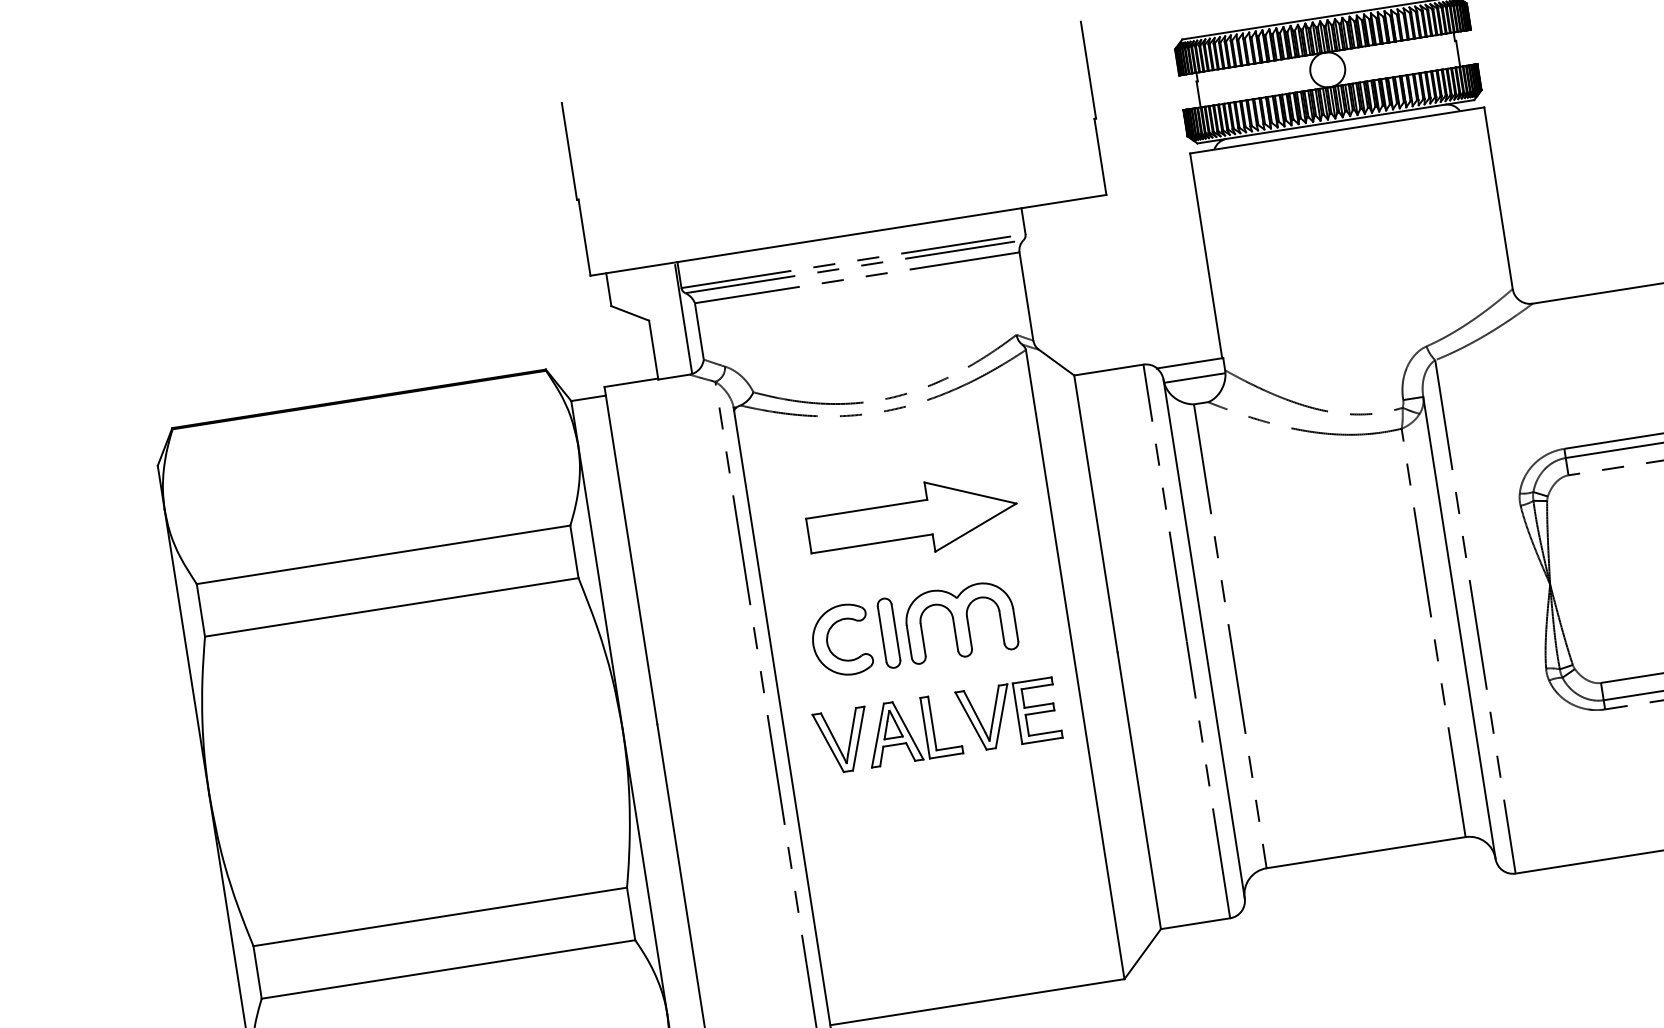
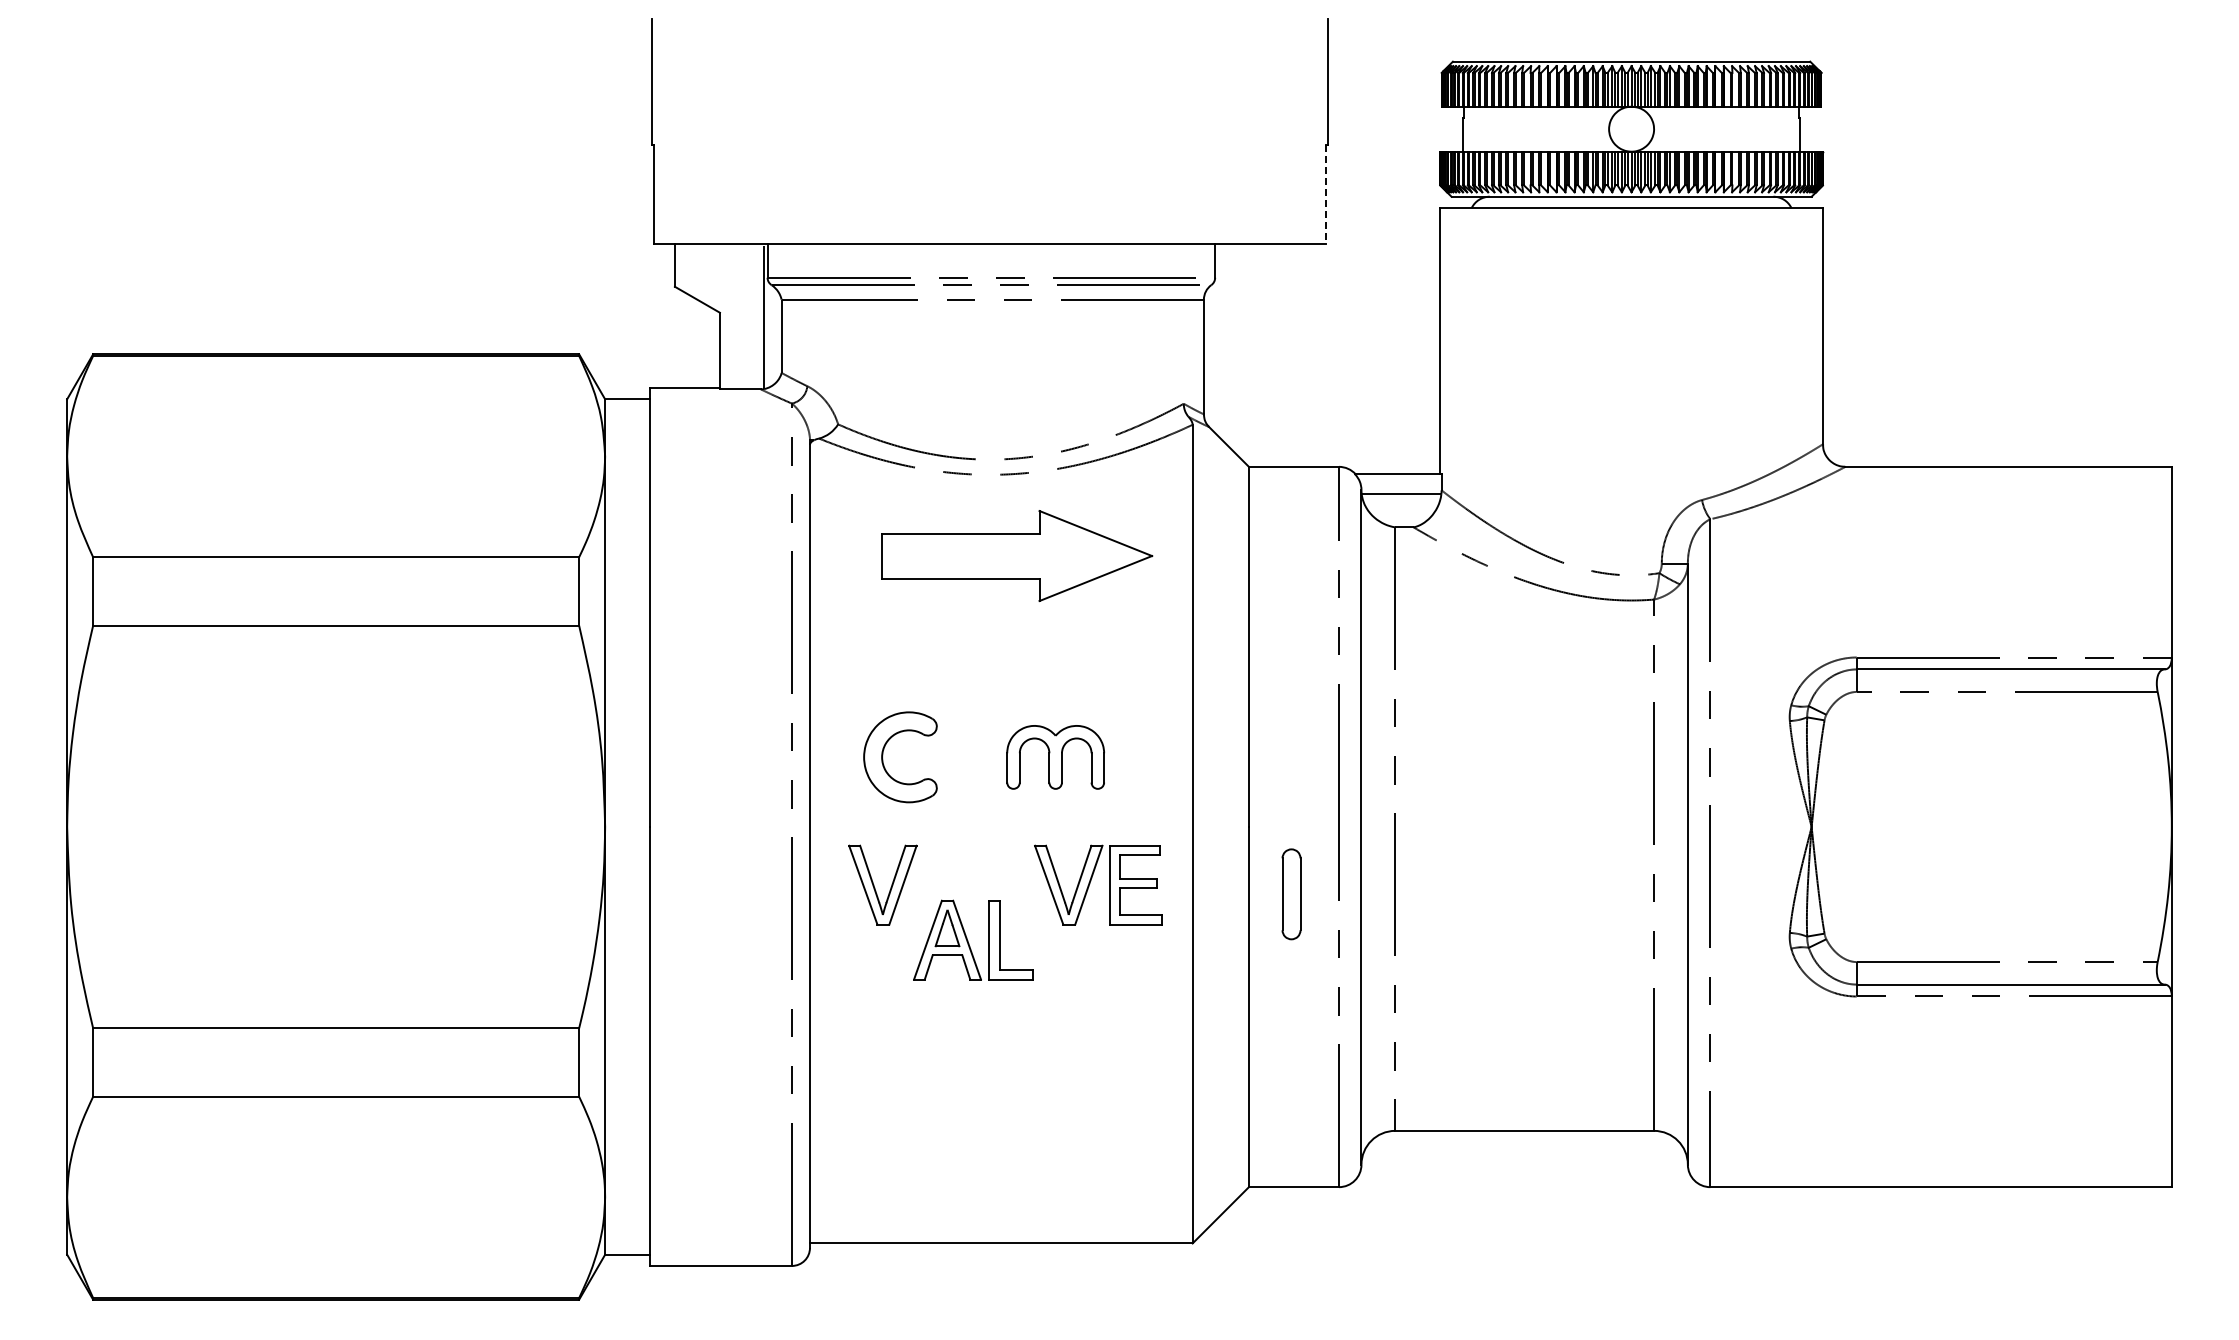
line: (1100, 156) -> (1325, 194), solid -> dashed
part: (912, 519) -> (1017, 555), moved
part: (960, 622) -> (1055, 757), size x0.7
part: (889, 633) -> (1291, 894), moved
part: (912, 729) -> (973, 939), moved

